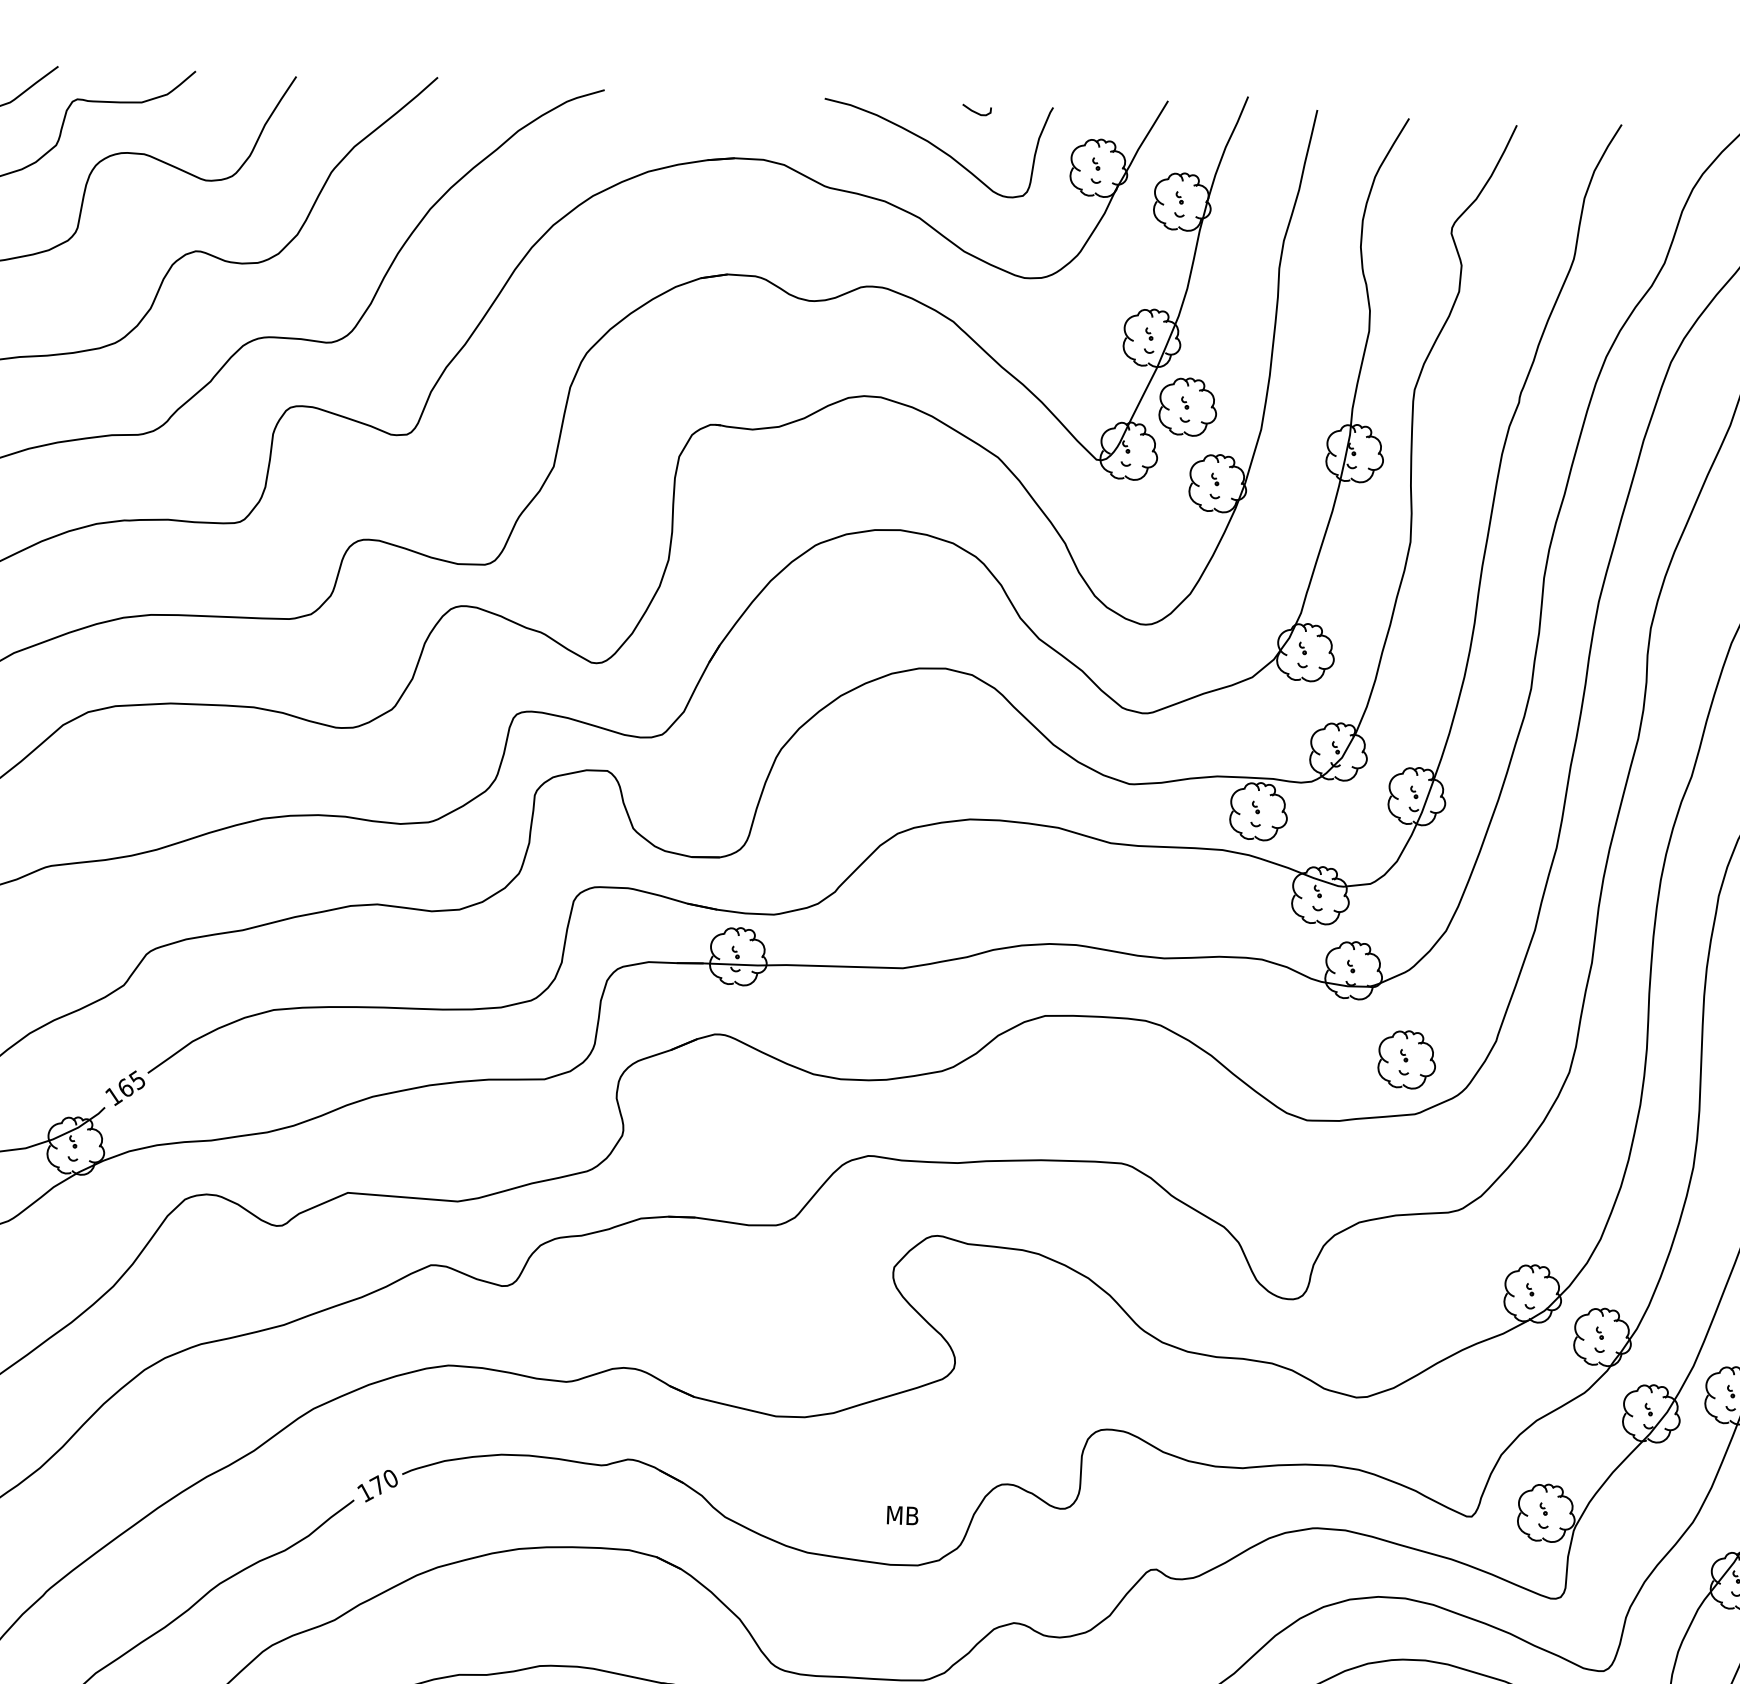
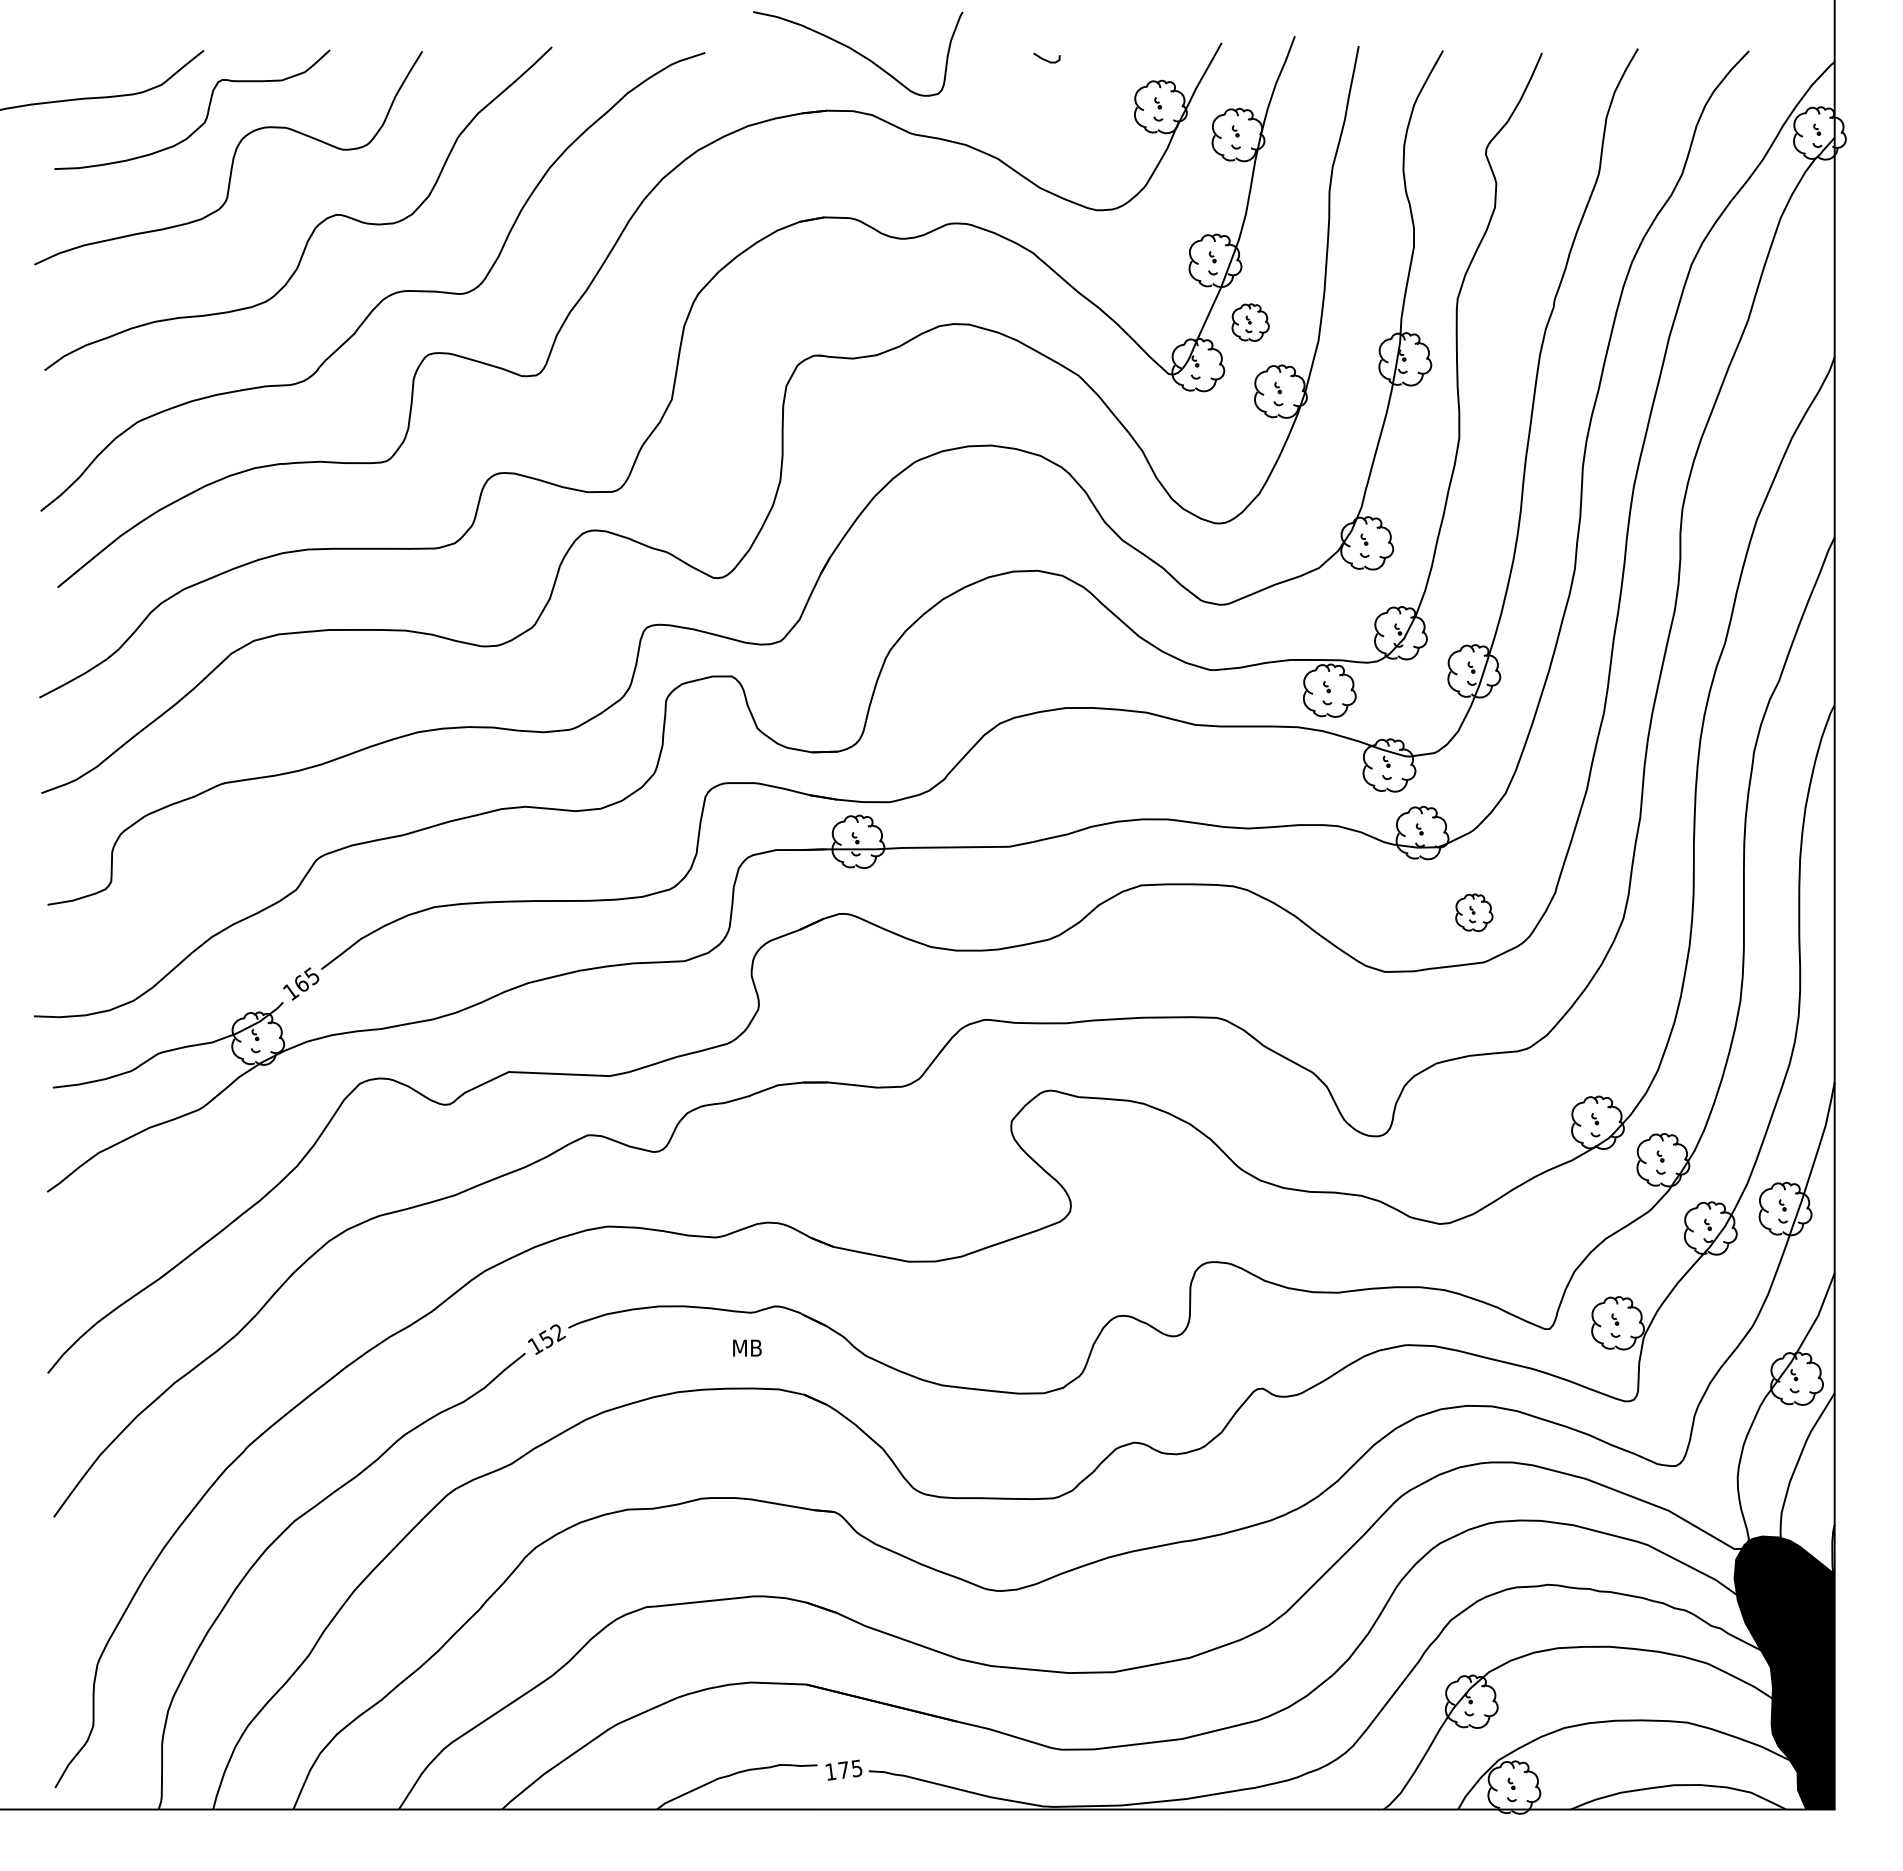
curve: (937, 148) -> (858, 53), moved
part: (1187, 406) -> (1250, 322), size x0.7
part: (1407, 1059) -> (1474, 912), size x0.7
text: (384, 1482) -> (552, 1336), 170 -> 152
text: (902, 1514) -> (747, 1347), moved

